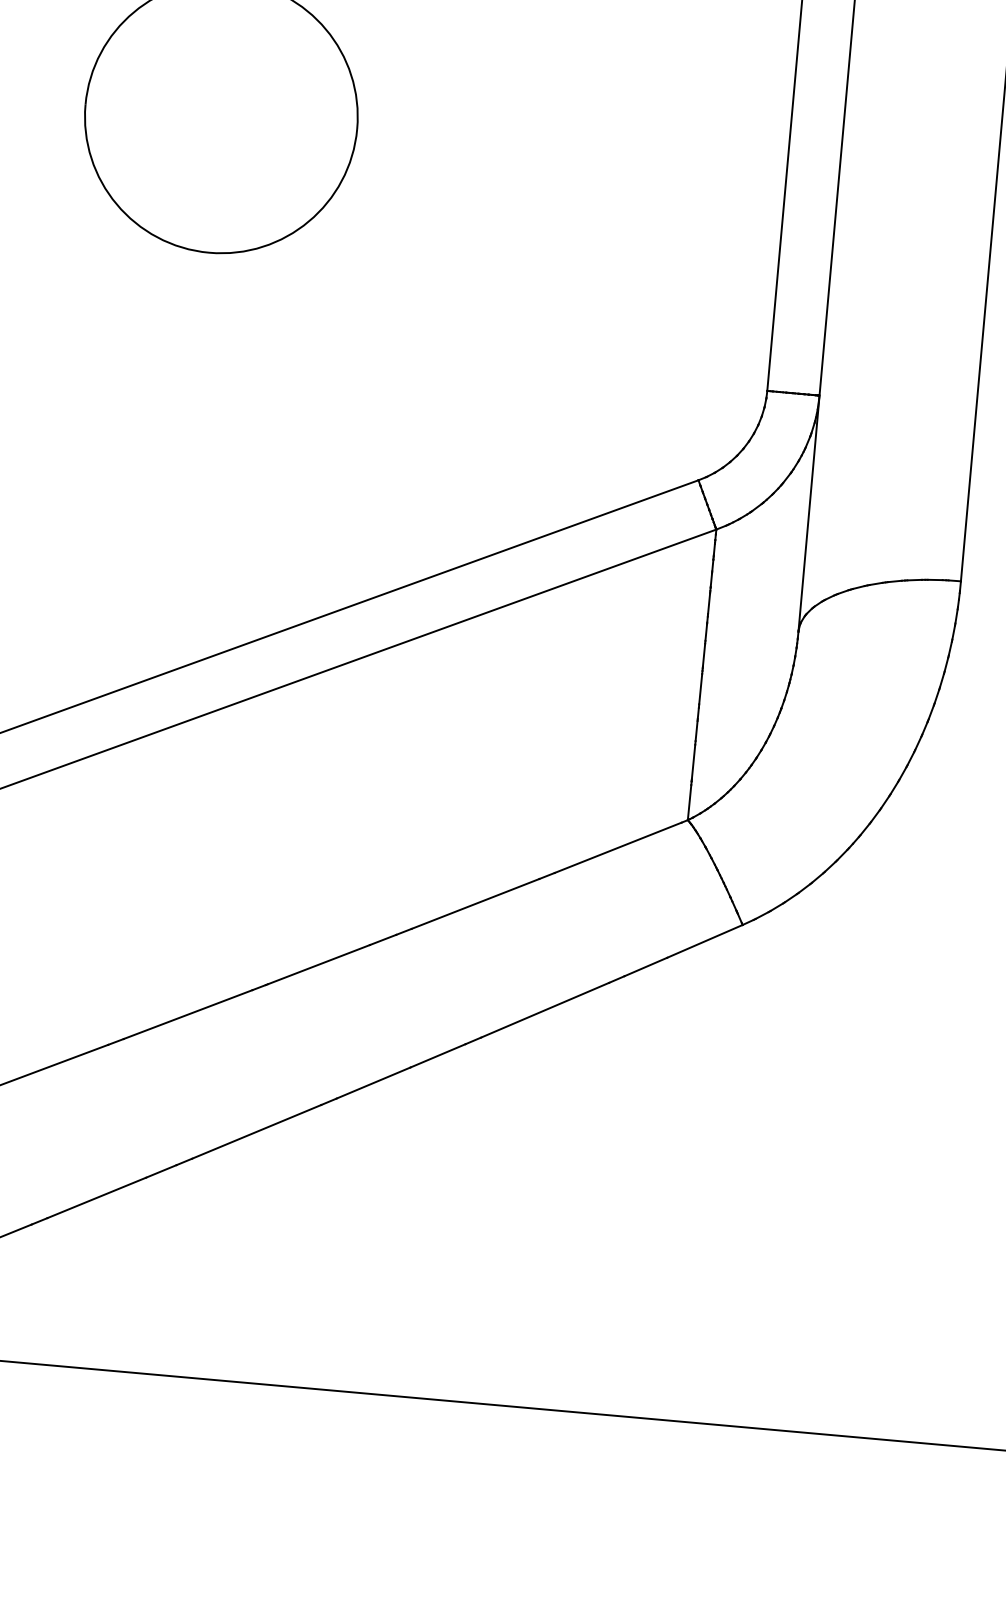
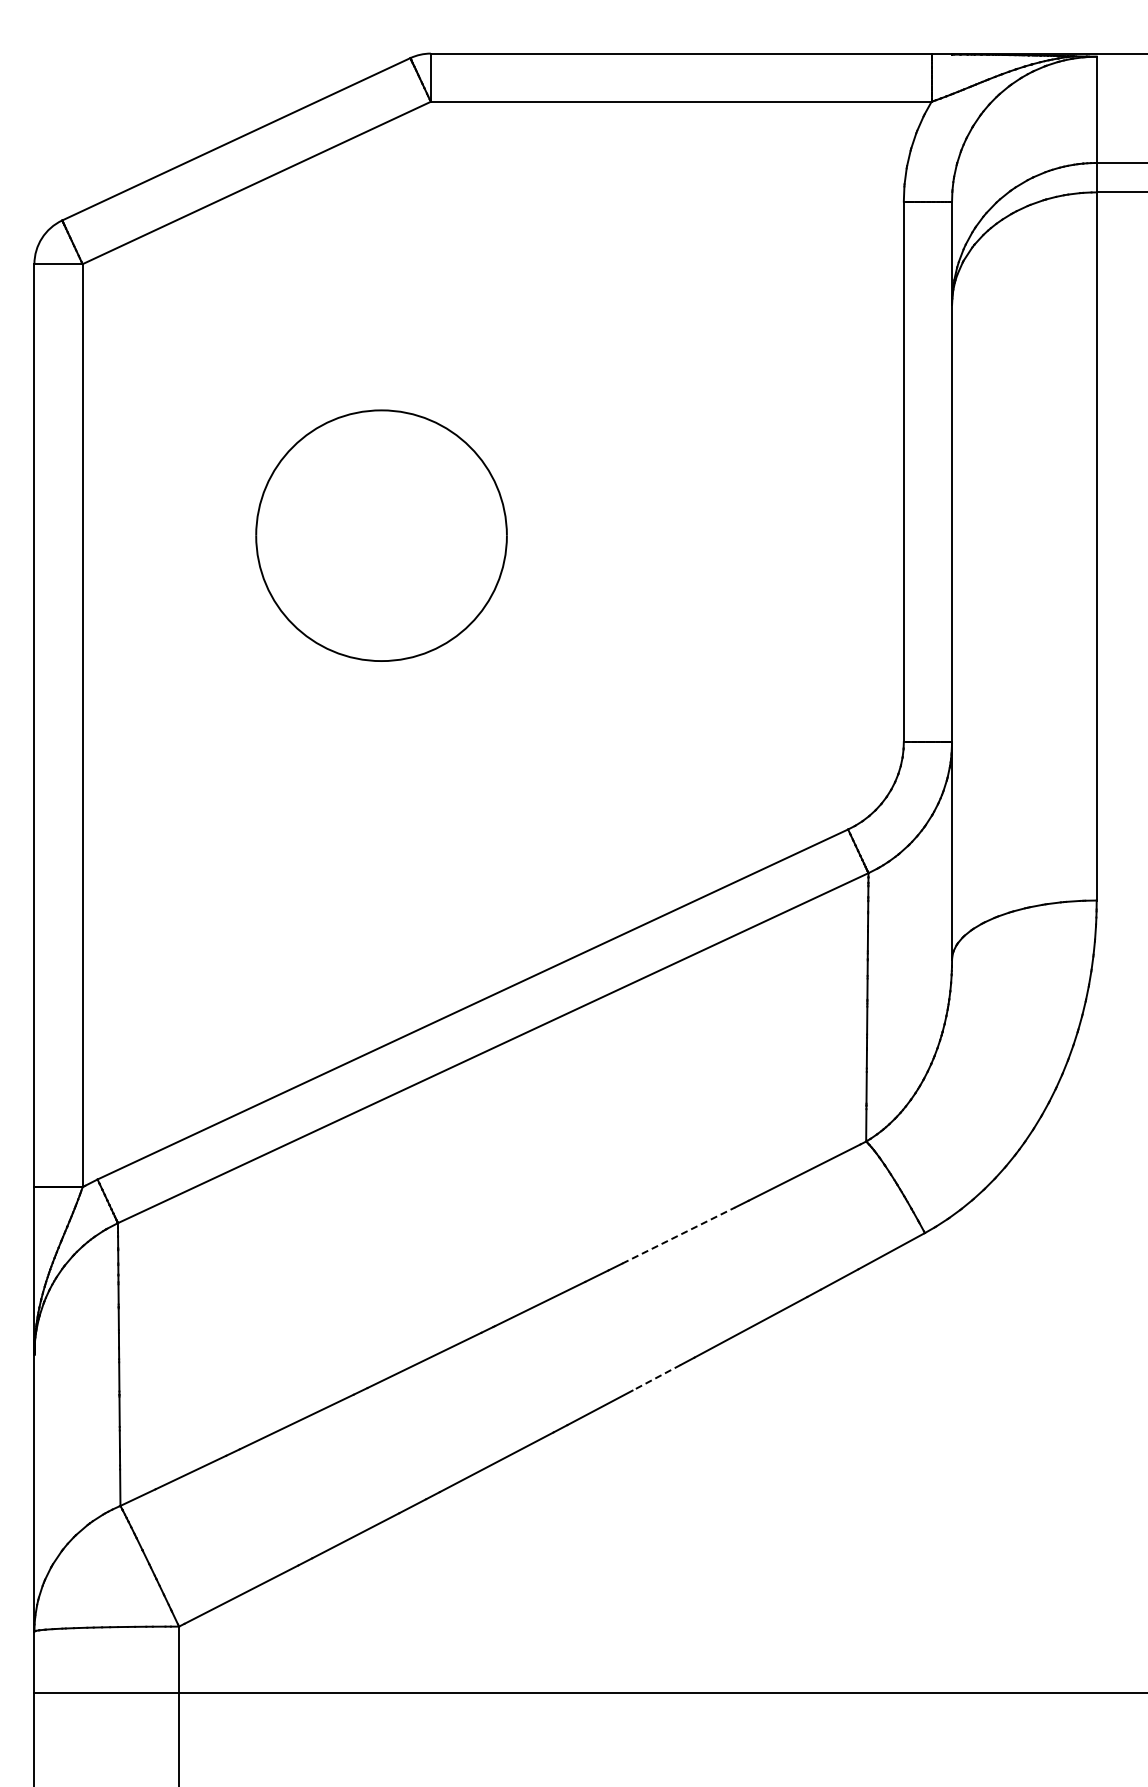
line: (475, 903) -> (678, 1235), solid -> dashed
line: (437, 1056) -> (656, 1378), solid -> dashed

